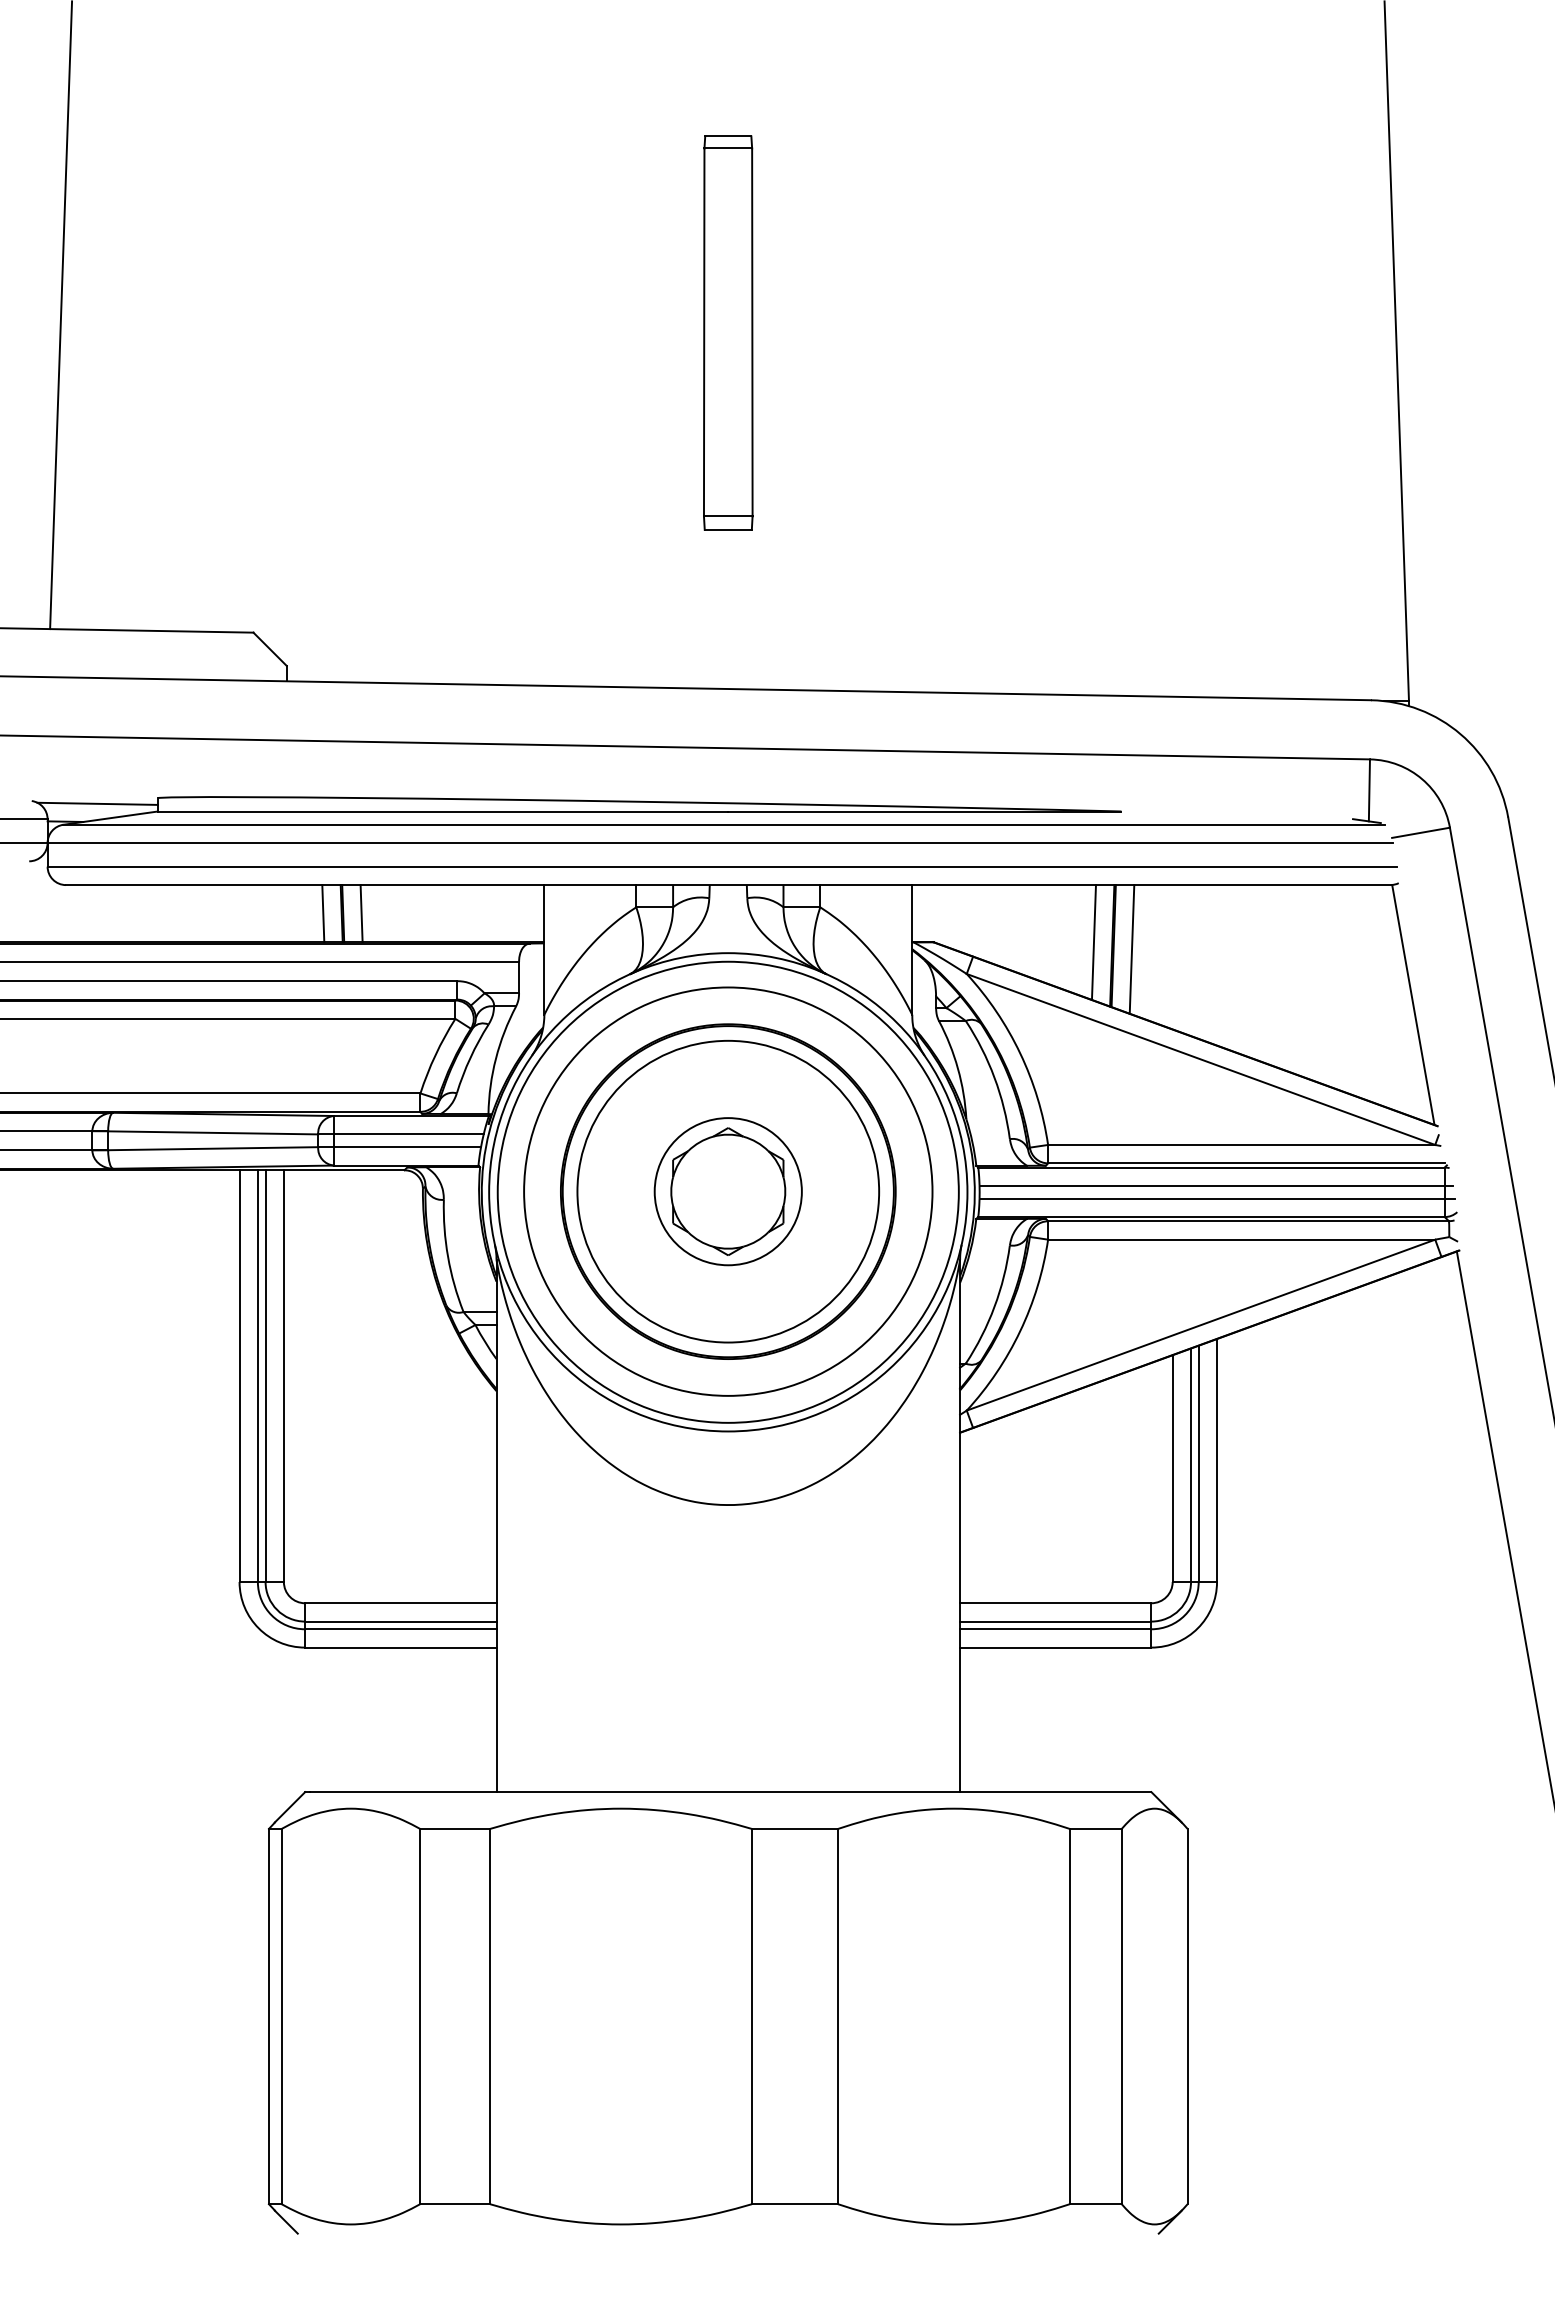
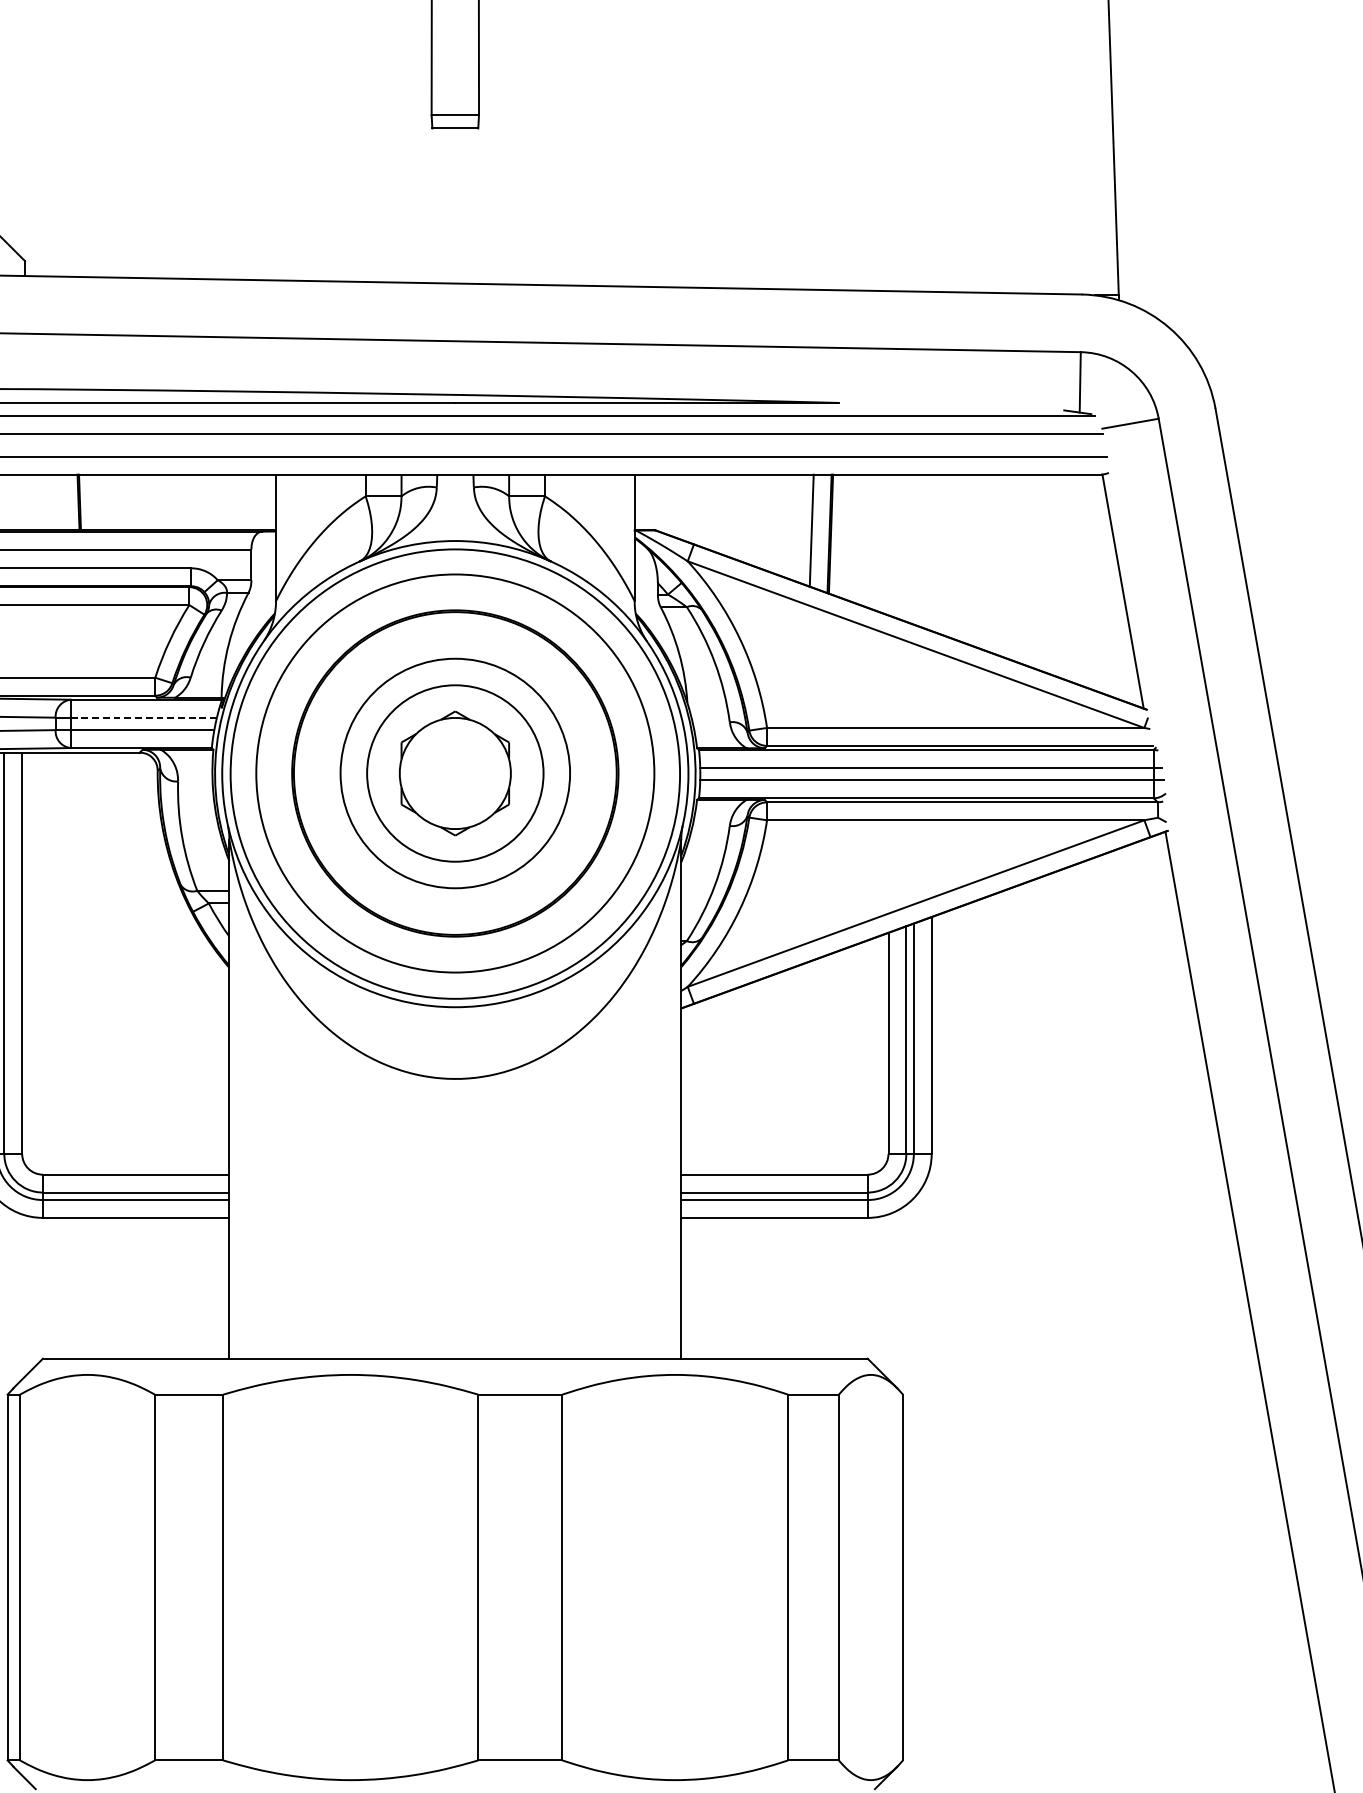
line: (323, 913) -> (60, 502), removed
line: (361, 913) -> (97, 502), removed
line: (1131, 949) -> (848, 537), removed
line: (408, 1134) -> (143, 717), solid -> dashed
circle: (727, 1191) -> (454, 773), size x1.6
circle: (728, 1191) -> (455, 773), size x0.6

